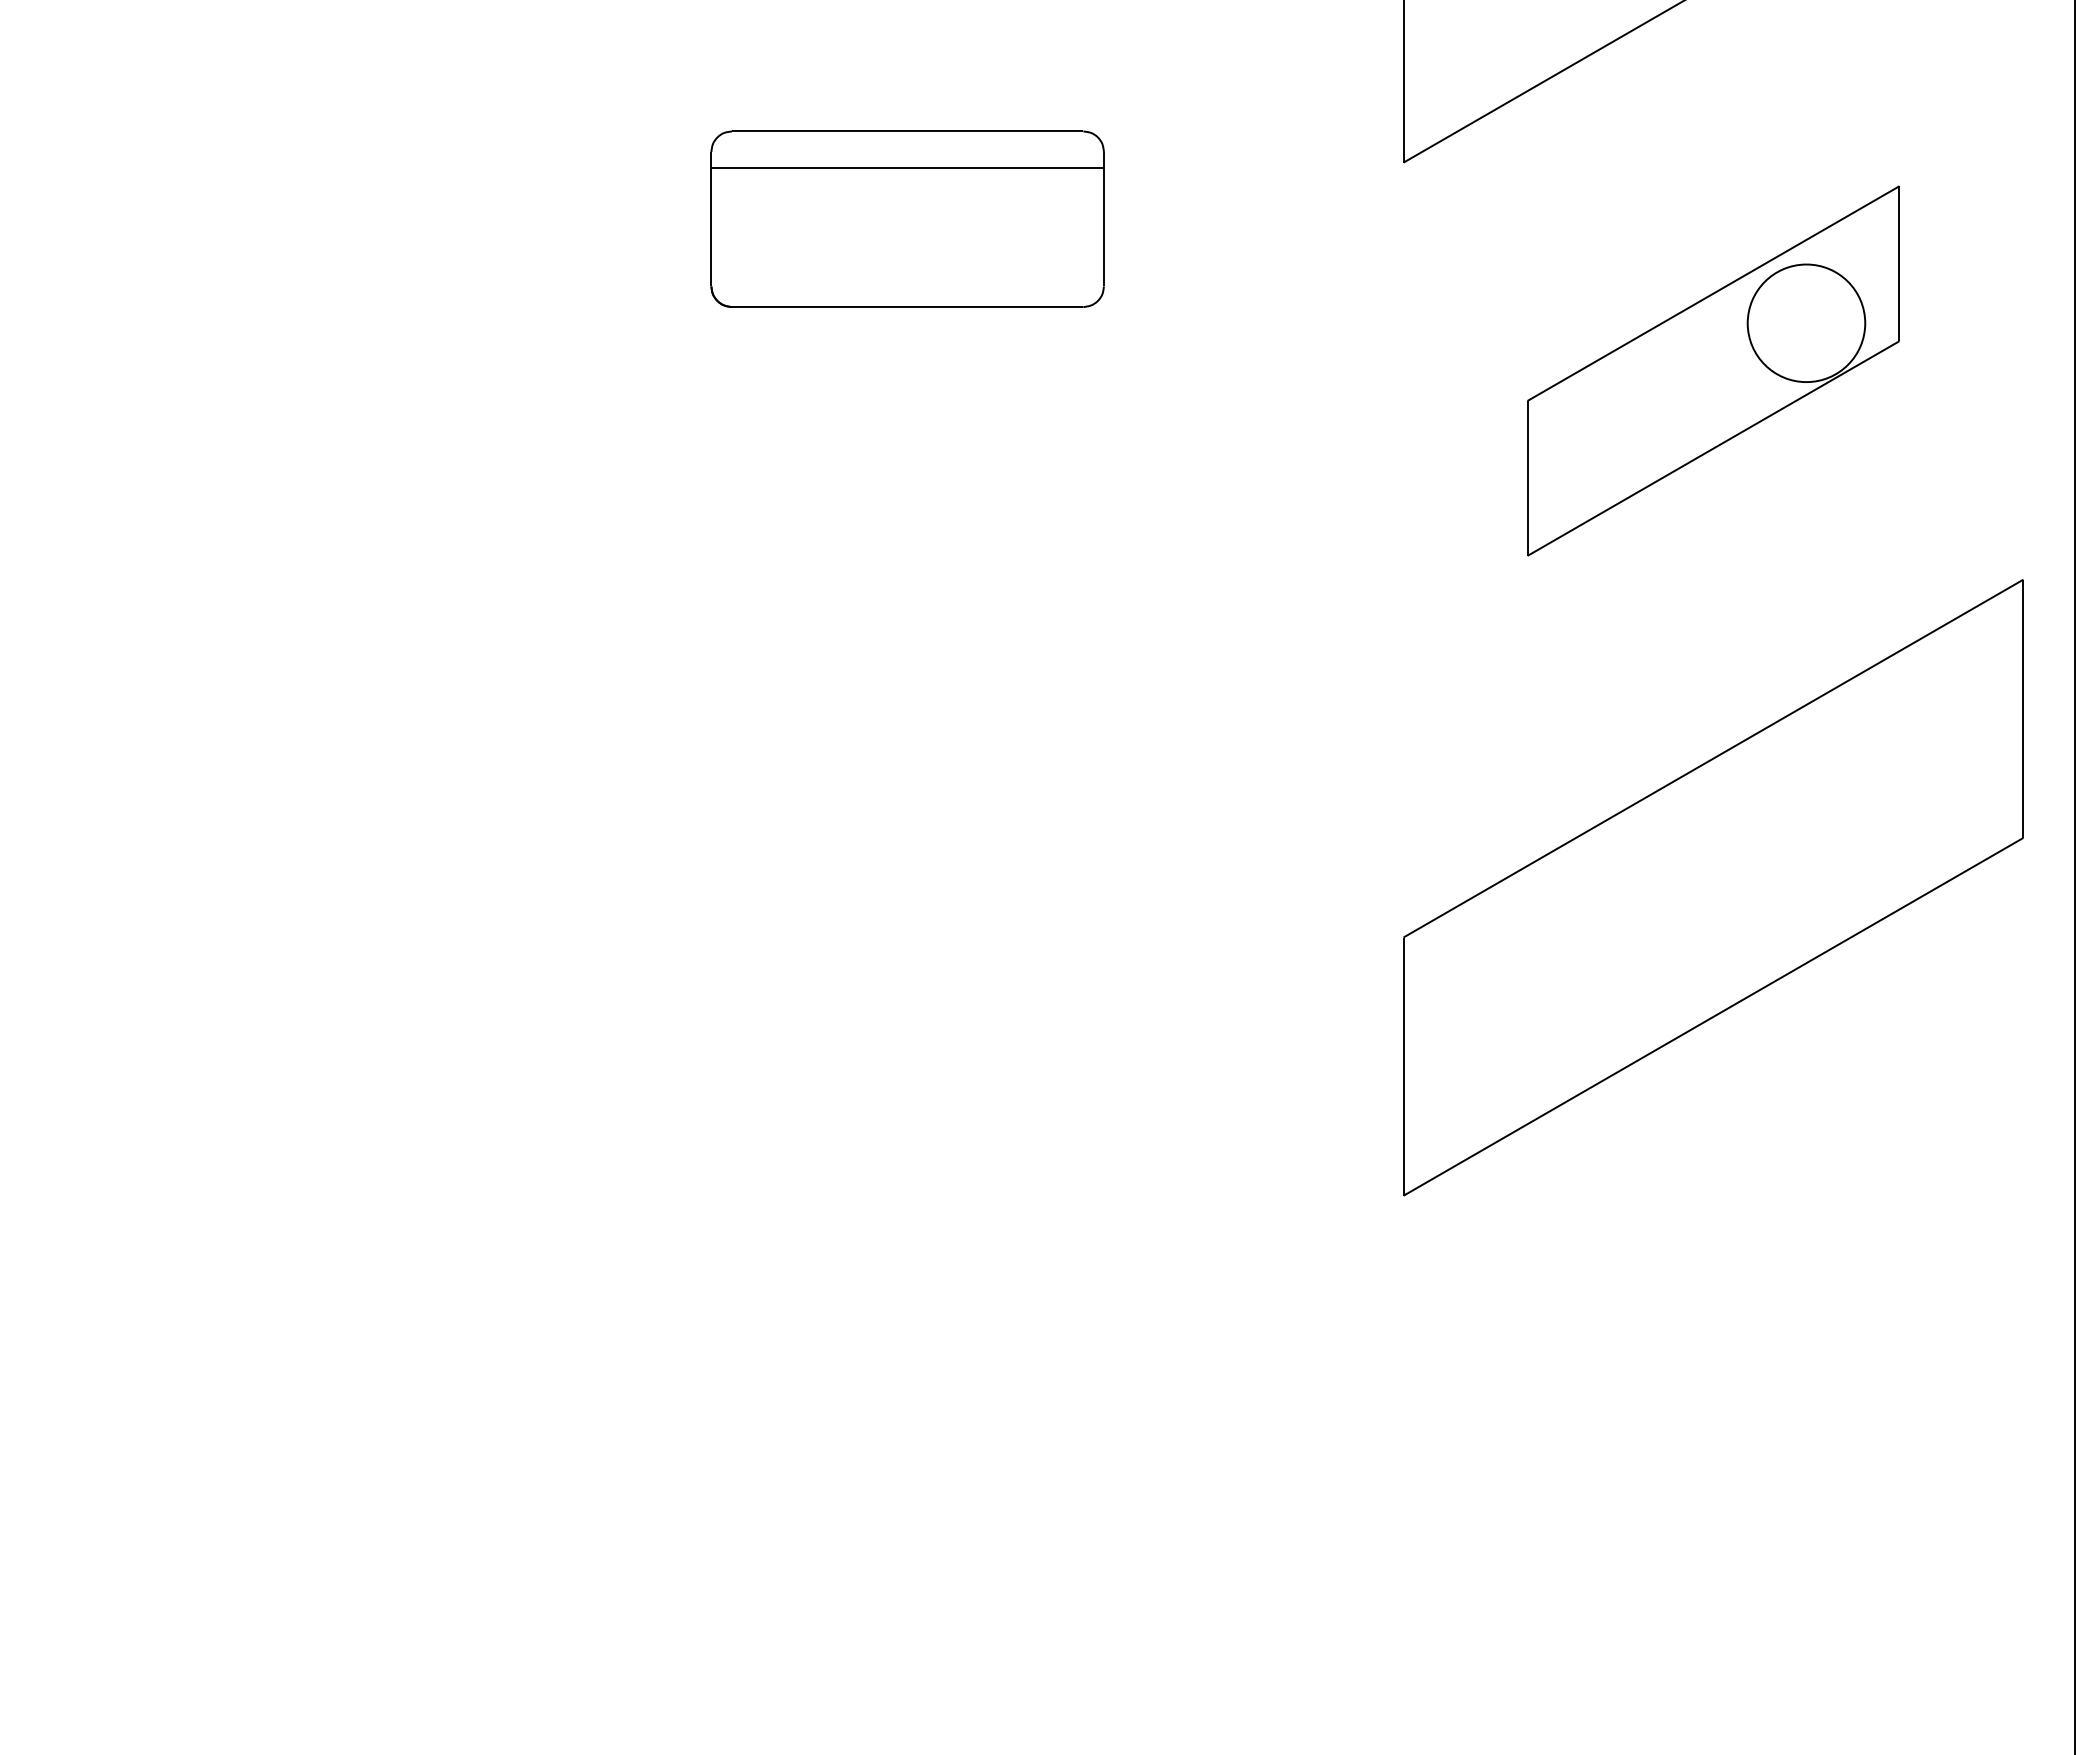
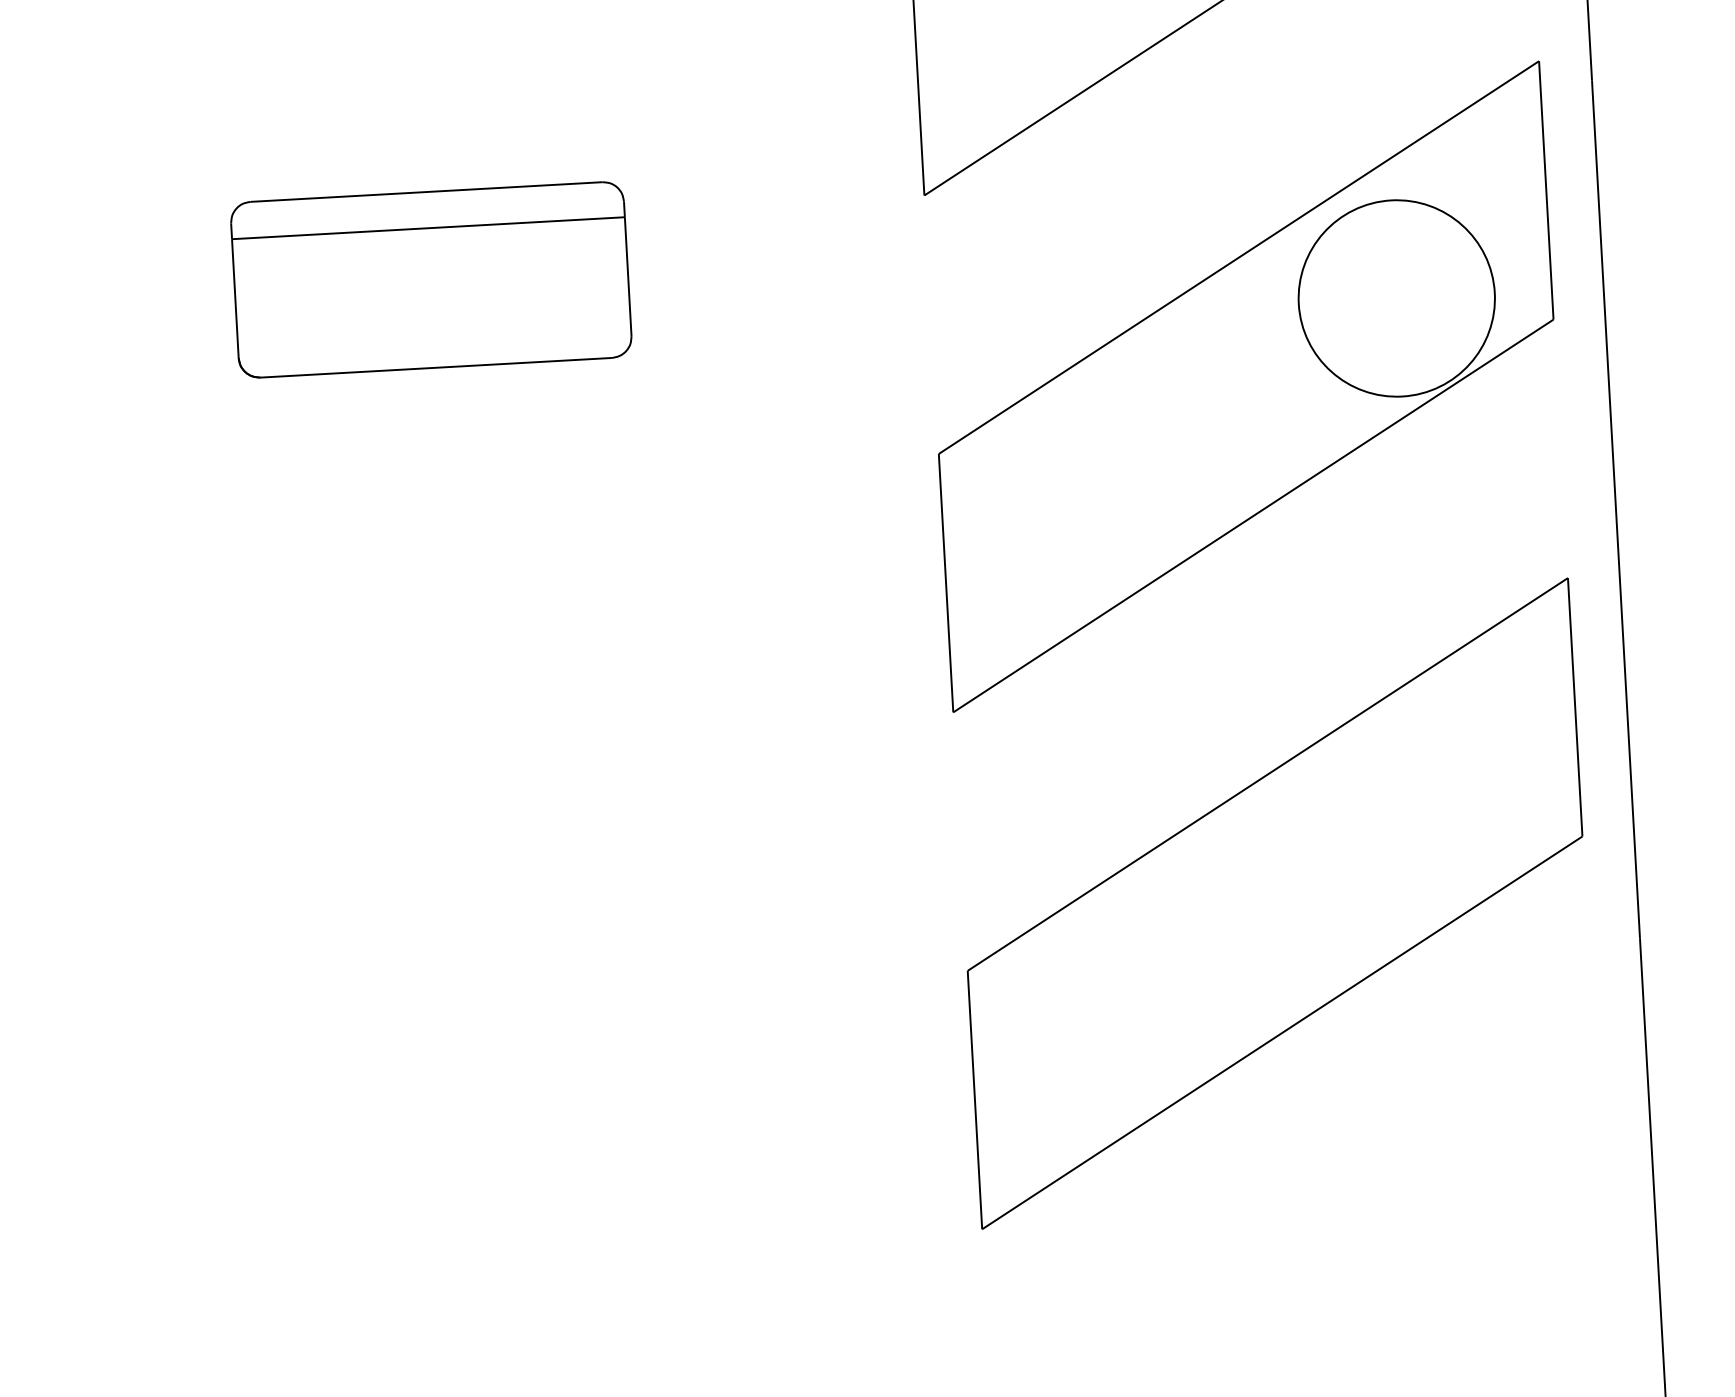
part: (1713, 370) -> (1246, 386), size x1.67

